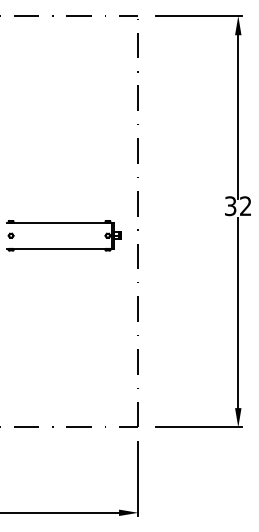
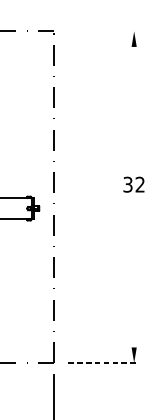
line: (198, 15) -> (102, 31), removed
line: (238, 116) -> (134, 112), removed
line: (238, 313) -> (134, 271), removed
line: (198, 427) -> (102, 363), solid -> dashed

